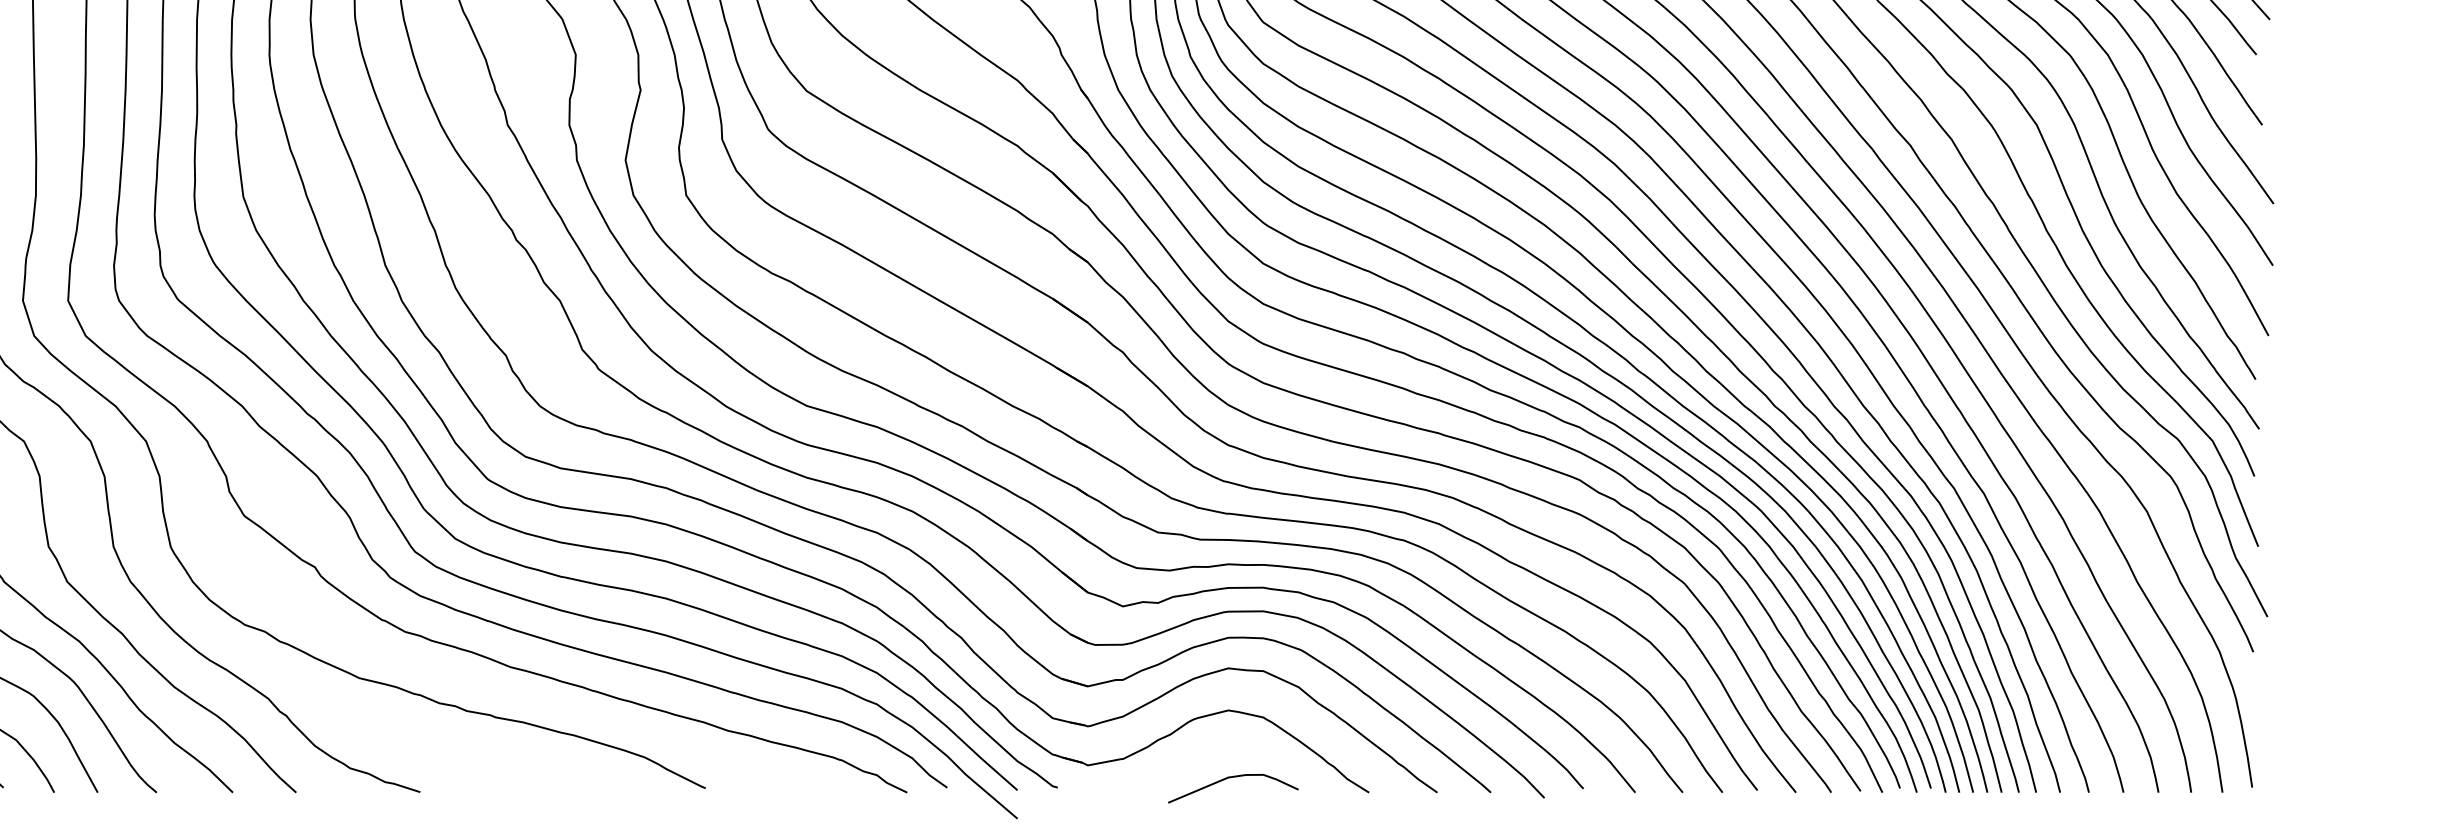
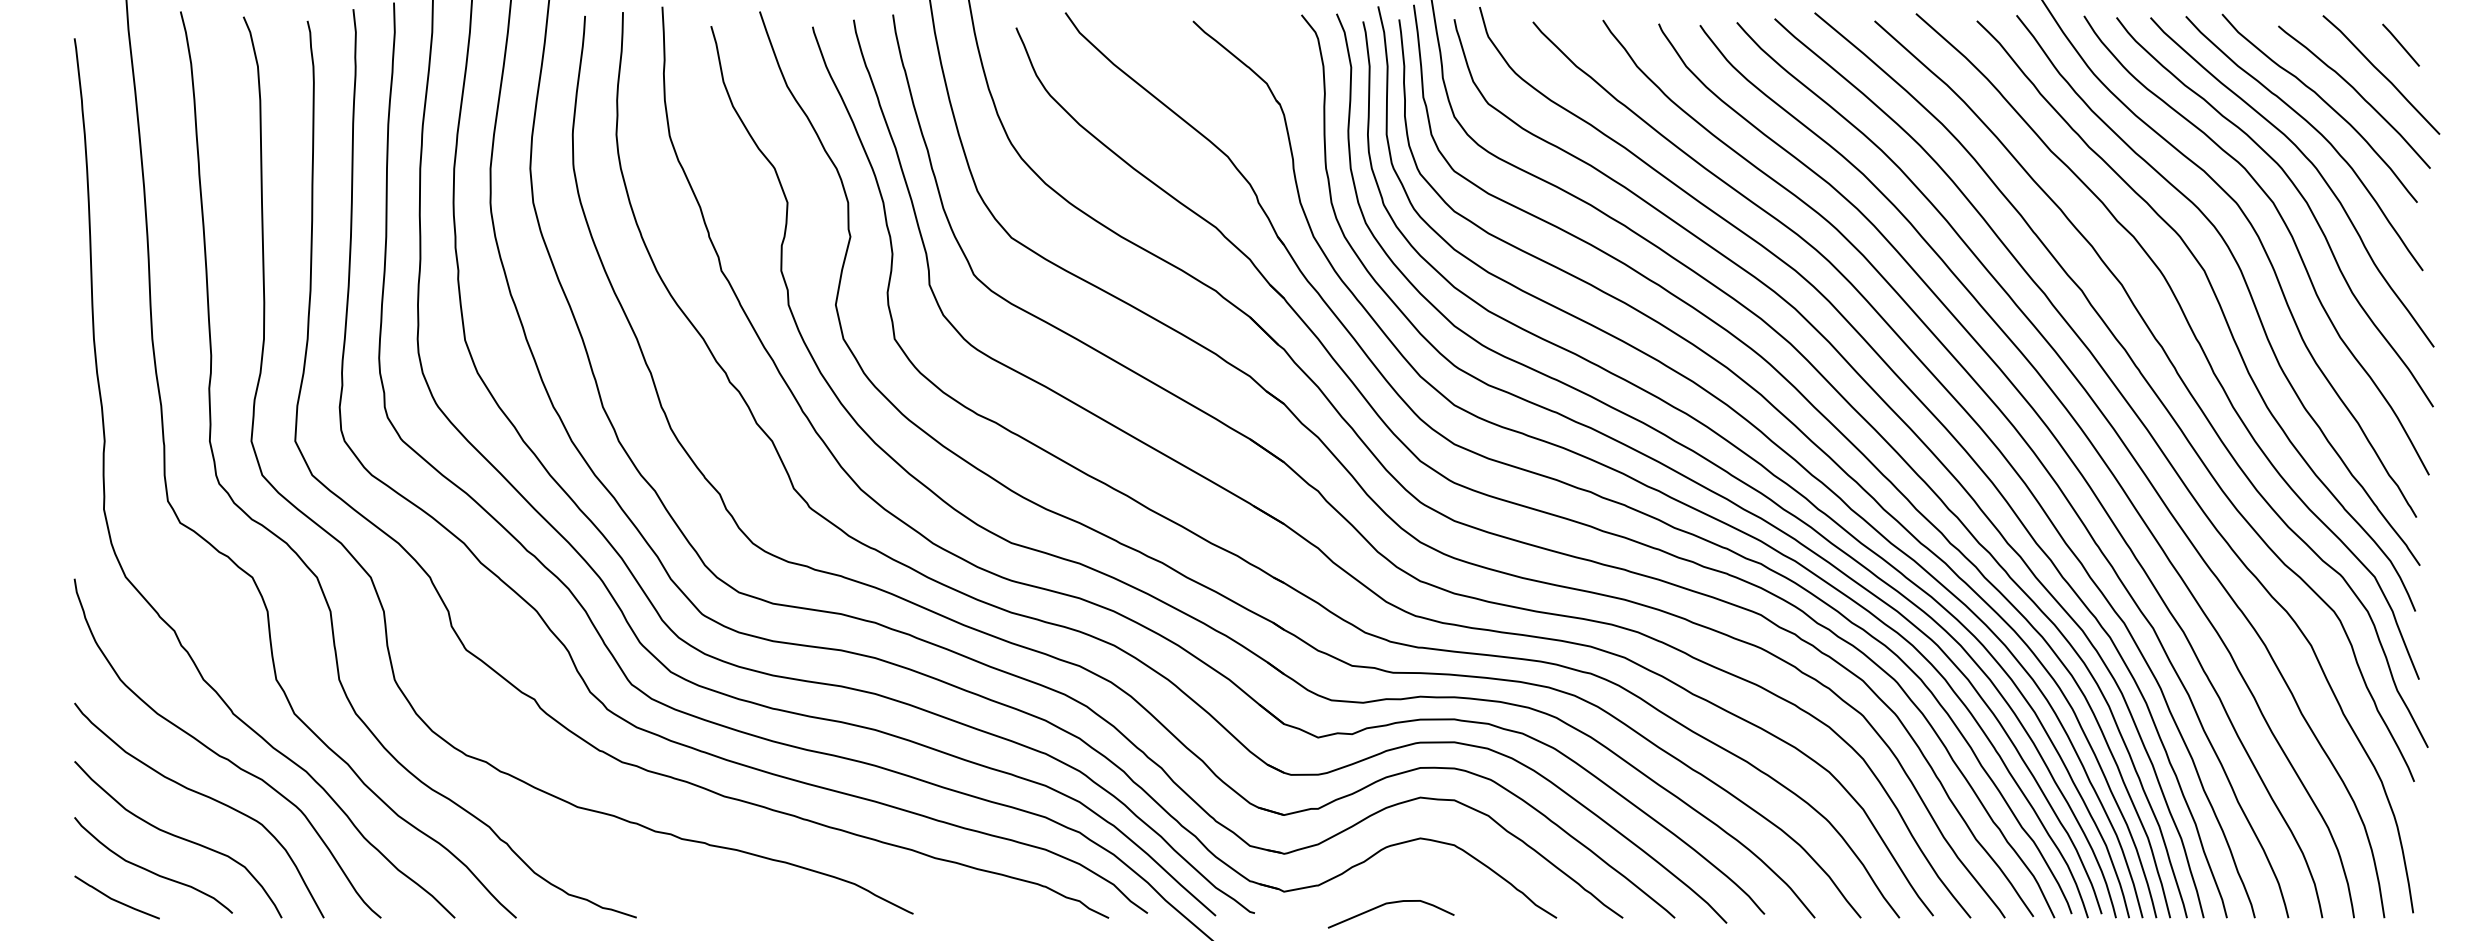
curve: (1230, 778) -> (1388, 904), moved

